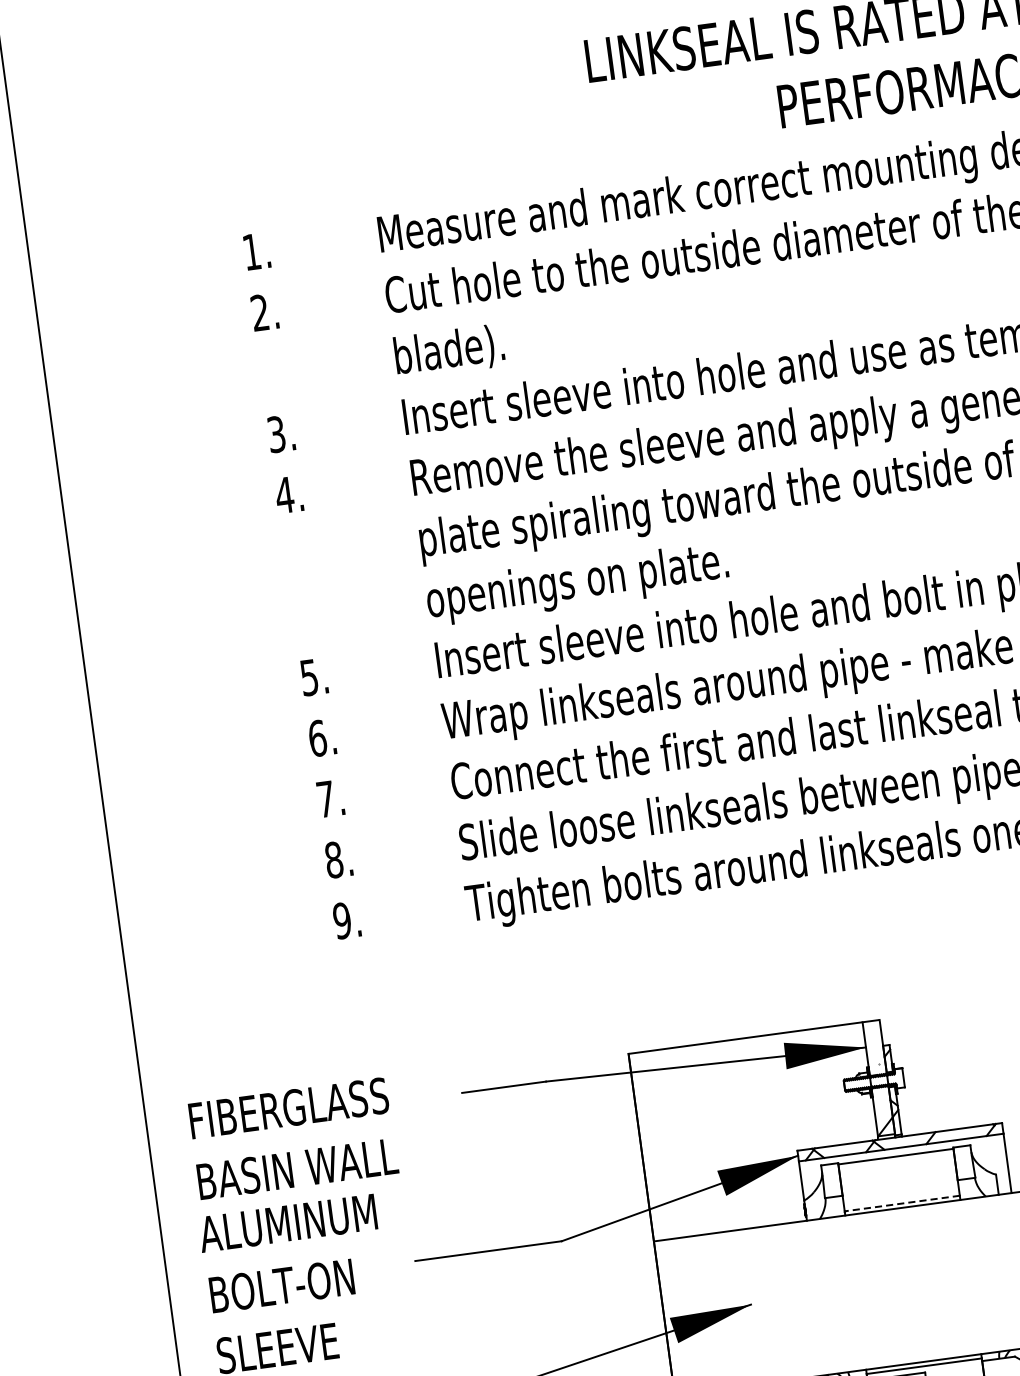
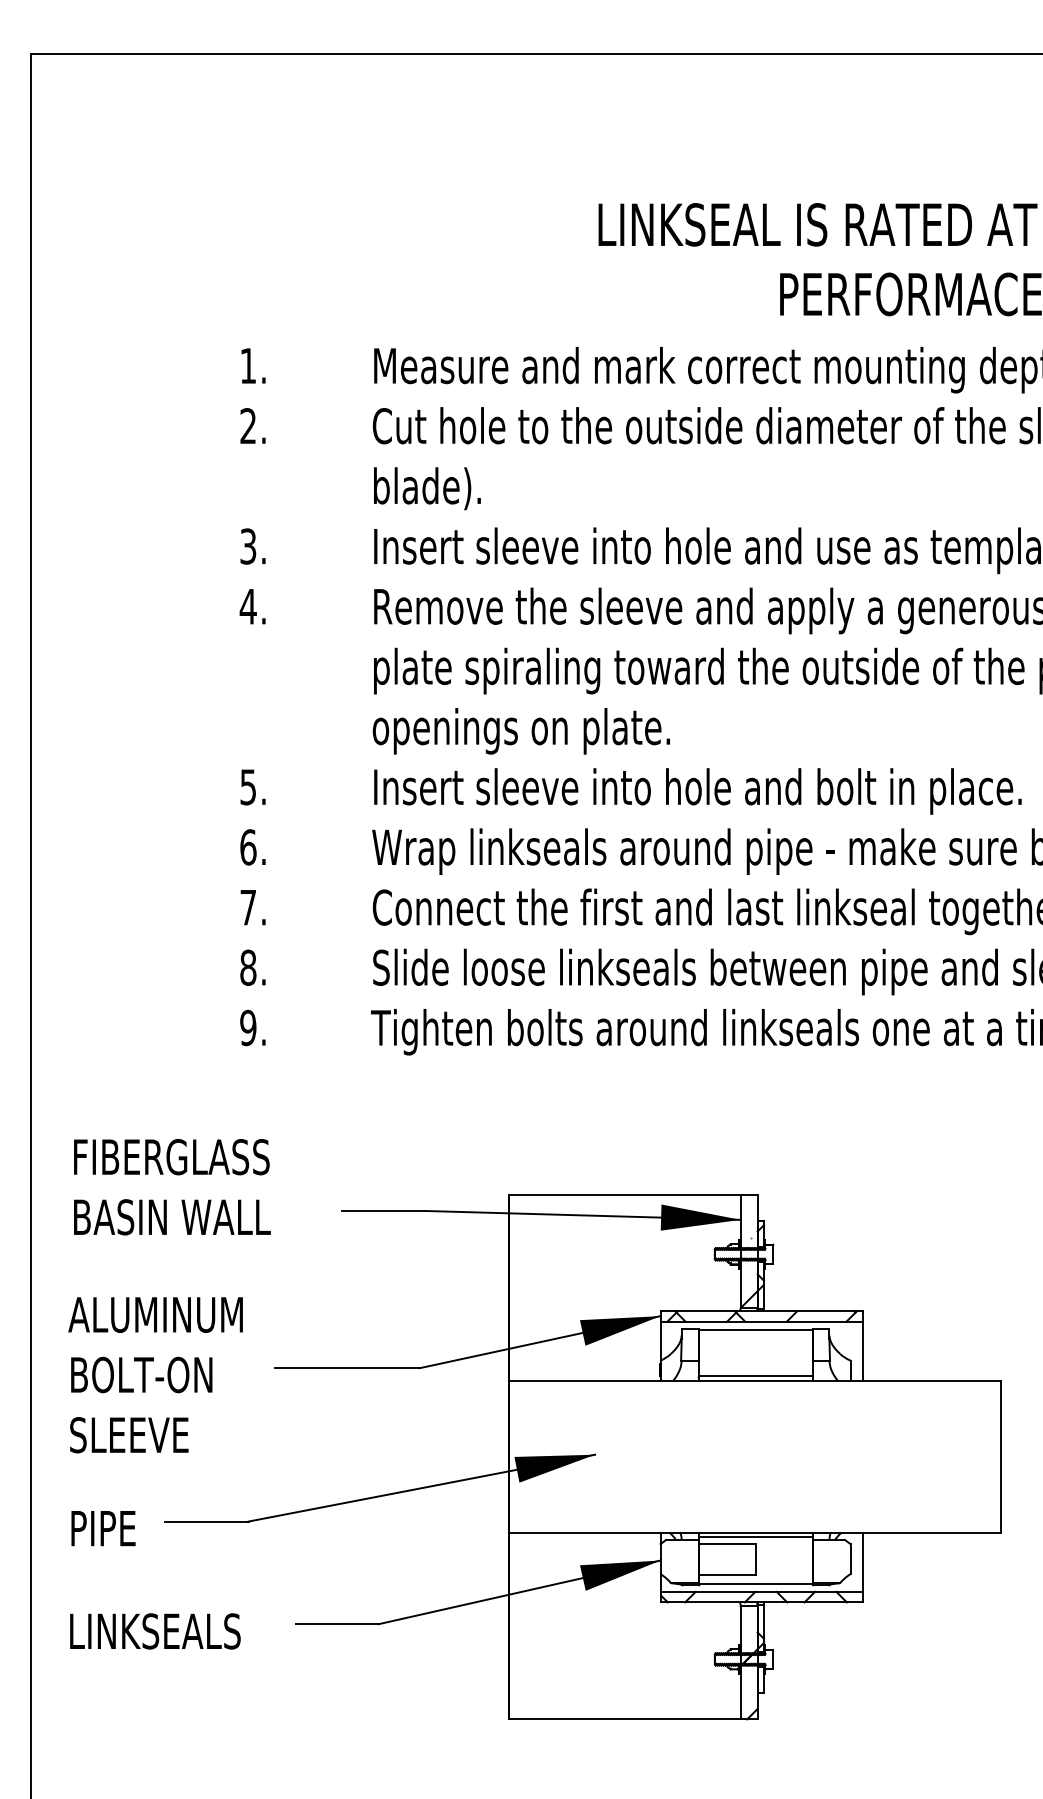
text: (293, 1138) -> (172, 1187), moved
line: (902, 1203) -> (755, 1376), dashed -> solid

